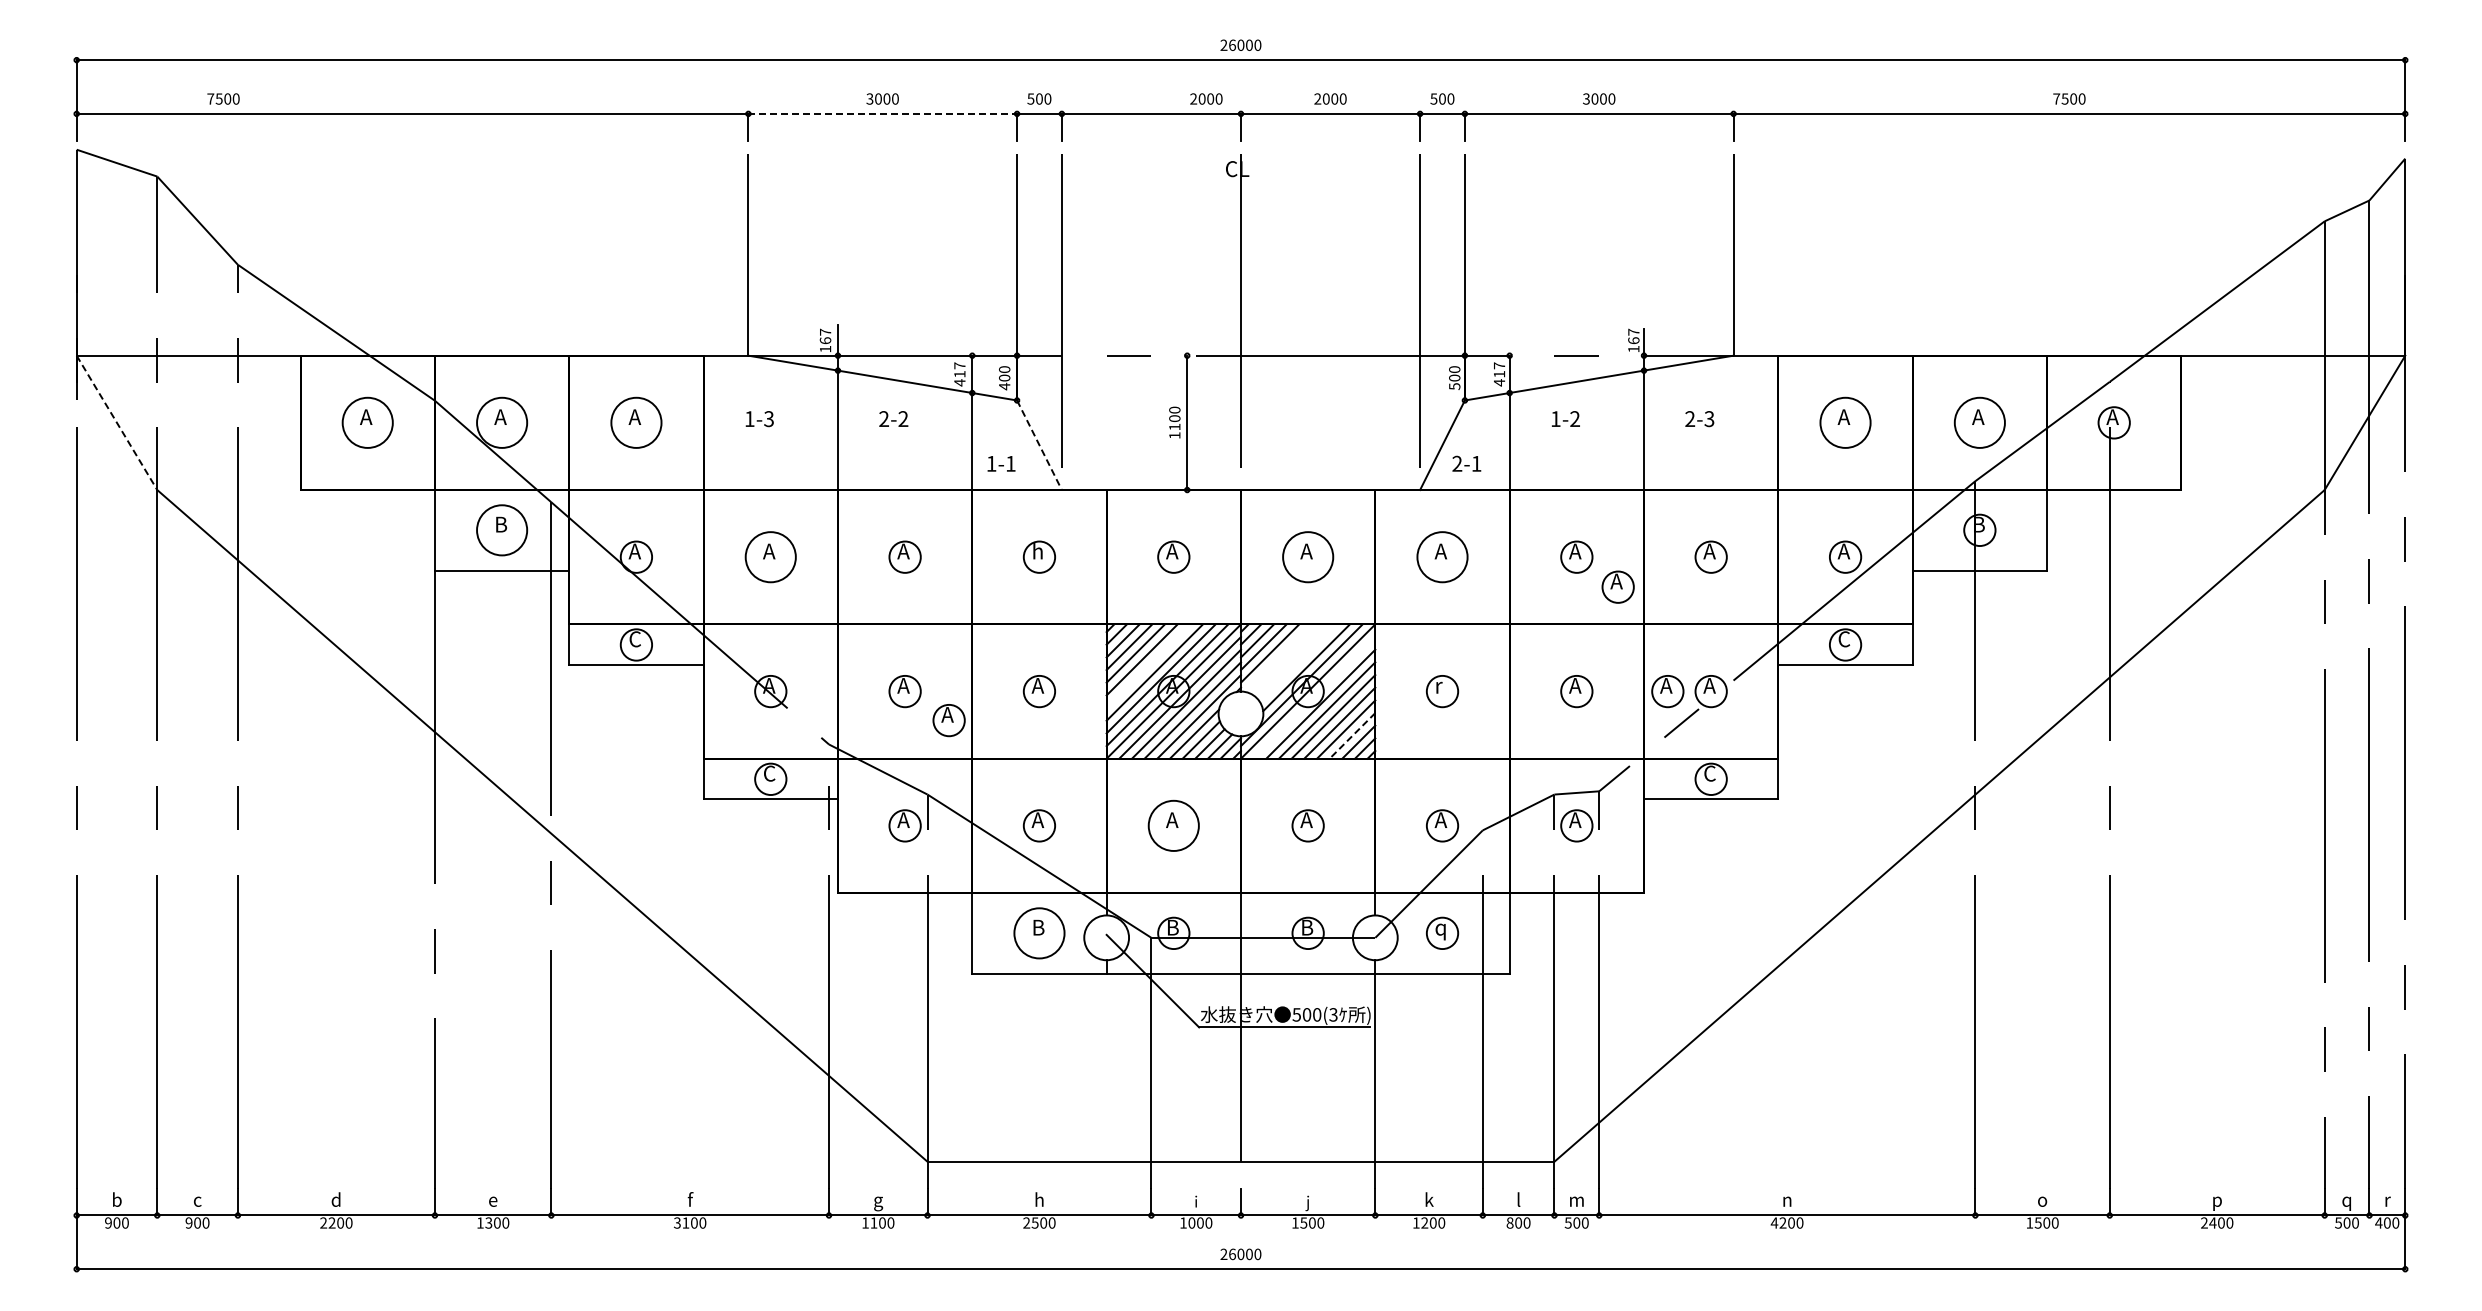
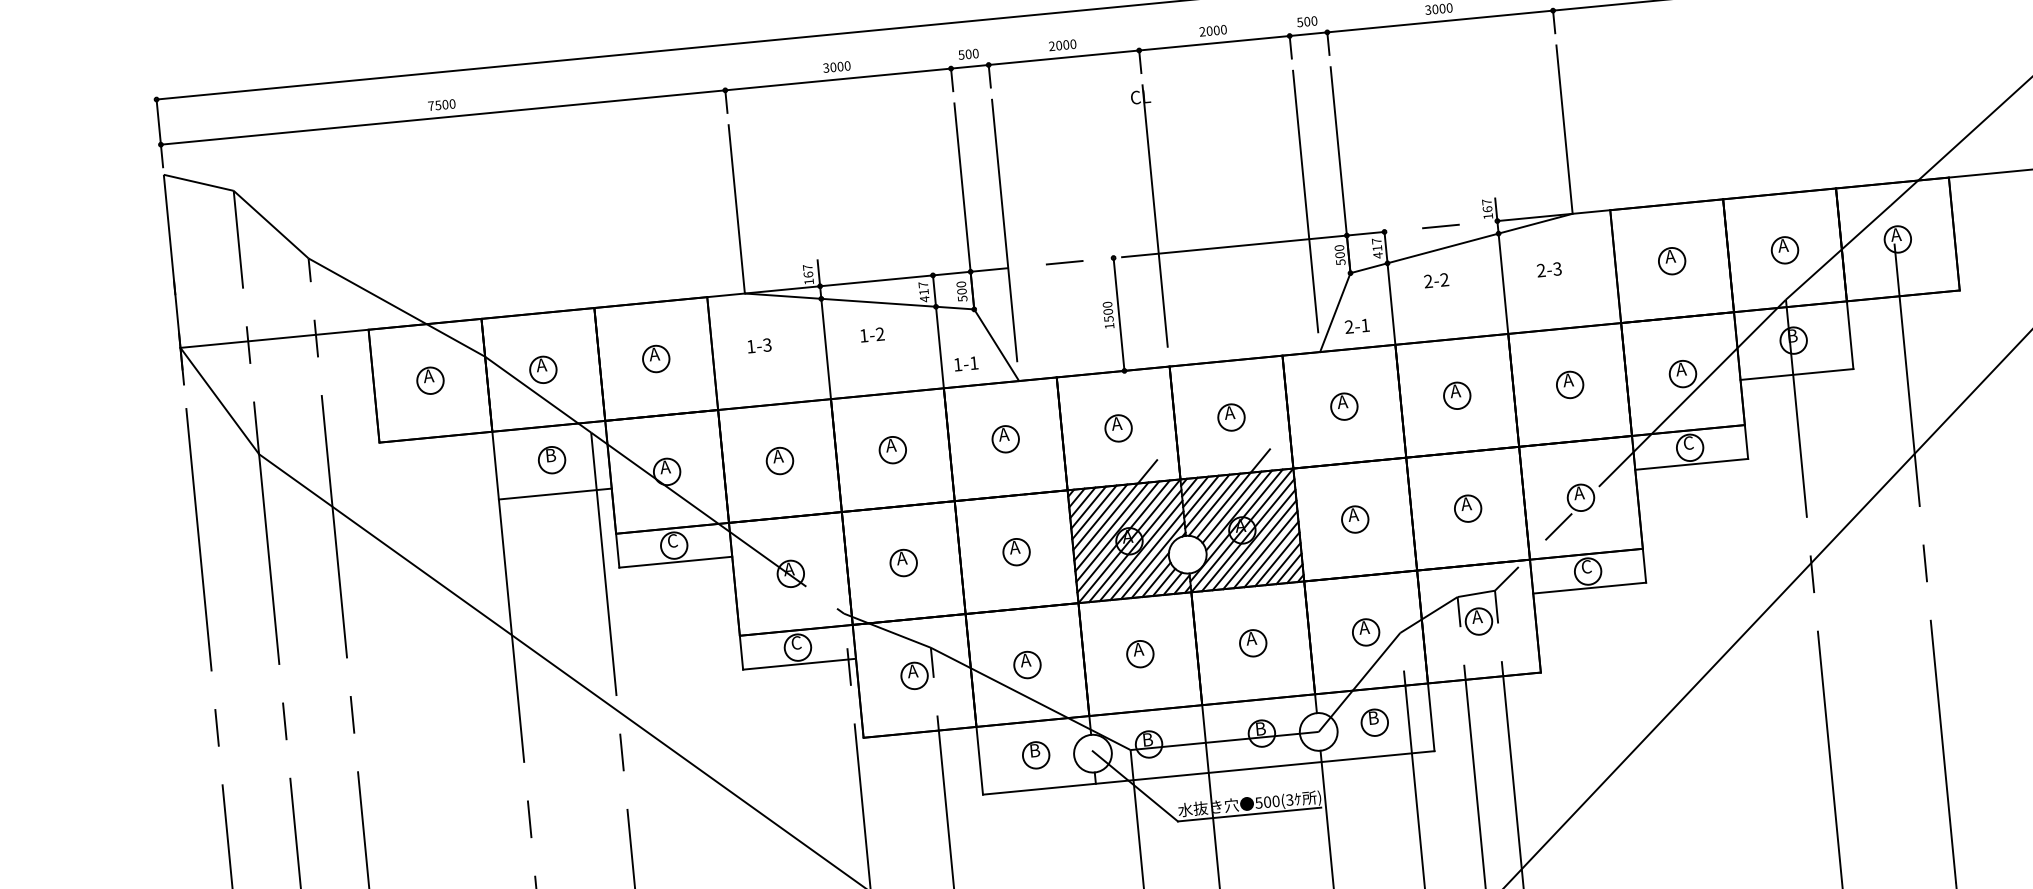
text: (223, 98) -> (441, 104), moved
text: (1206, 98) -> (1062, 44), moved
line: (883, 113) -> (838, 79), dashed -> solid
text: (1004, 386) -> (962, 298), 400 -> 500
text: (883, 418) -> (863, 335), 2-2 -> 1-2
text: (1555, 418) -> (1428, 281), 1-2 -> 2-2
circle: (367, 422) -> (430, 380), size x0.62
circle: (501, 422) -> (542, 369), size x0.62
circle: (636, 422) -> (656, 358), size x0.62
circle: (1845, 422) -> (1672, 260), size x0.62
circle: (1979, 422) -> (1784, 250), size x0.62
line: (117, 423) -> (220, 401), dashed -> solid
text: (1174, 426) -> (1108, 318), 1100 -> 1500
line: (1039, 445) -> (996, 345), dashed -> solid
circle: (501, 530) -> (551, 460), size x0.62
text: (1037, 551) -> (1003, 434), h -> A
circle: (770, 556) -> (779, 460), size x0.62
circle: (1307, 556) -> (1230, 417), size x0.62
circle: (1442, 556) -> (1344, 406), size x0.62
part: (1617, 586) -> (1493, 417), removed
line: (1301, 647) -> (1233, 493), added
line: (1160, 653) -> (1115, 510), added
line: (1278, 657) -> (1214, 504), added
line: (1298, 662) -> (1231, 506), added
text: (1440, 685) -> (1353, 514), r -> A
part: (1667, 691) -> (1544, 501), removed
line: (1314, 697) -> (1248, 534), added
part: (948, 720) -> (942, 583), removed
line: (1352, 736) -> (1283, 564), dashed -> solid
circle: (1173, 825) -> (1140, 653), size x0.62
text: (1441, 929) -> (1373, 719), q -> B
circle: (1039, 933) -> (1036, 755), size x0.62

